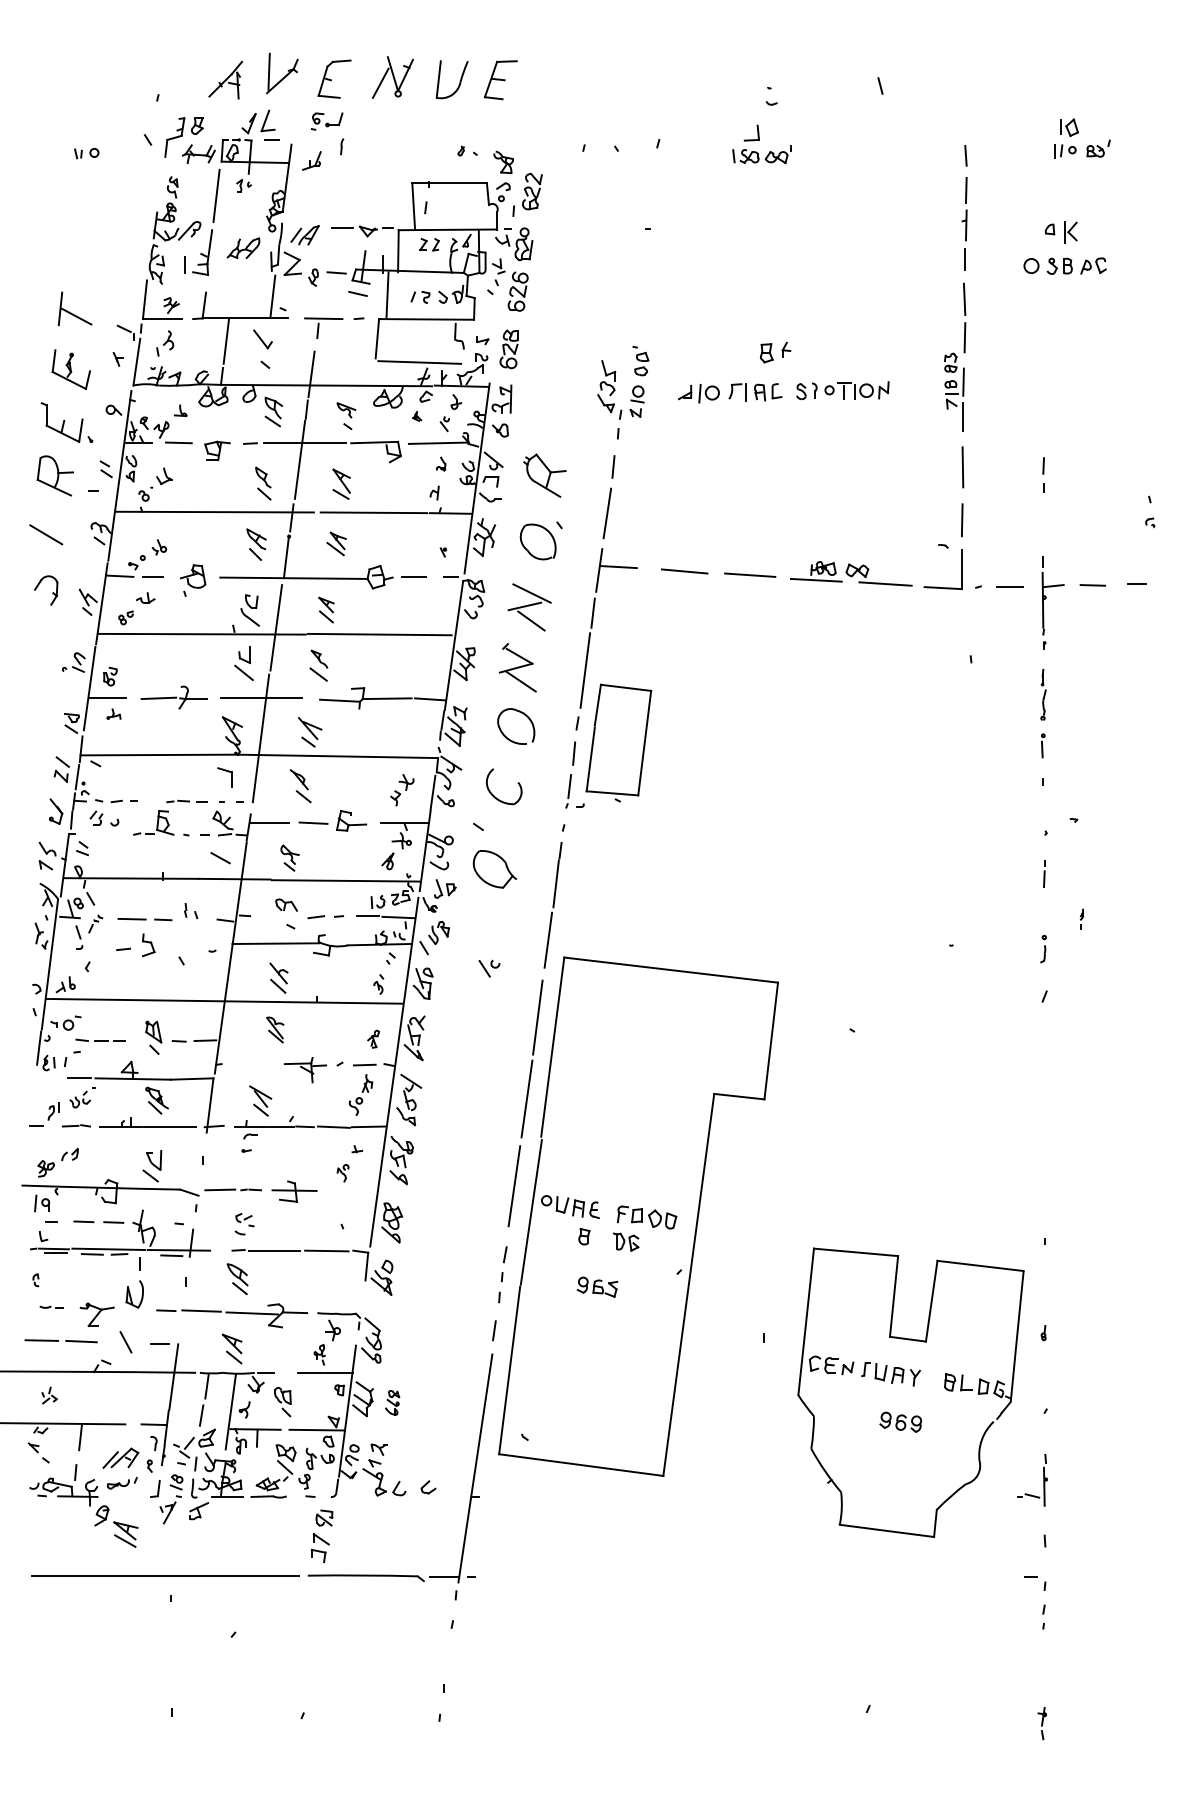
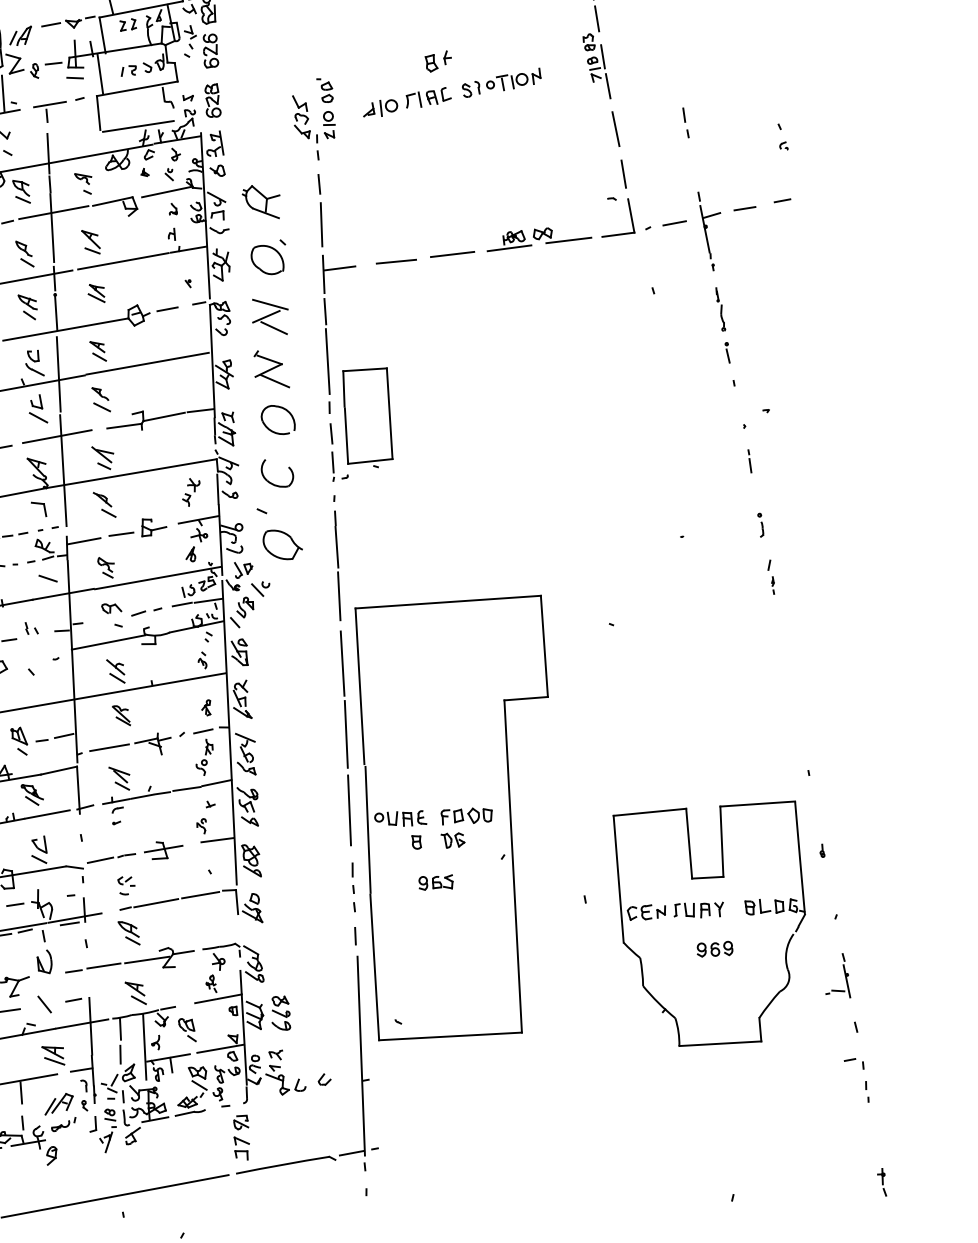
part: (1082, 918) -> (773, 584), moved
part: (489, 968) -> (261, 589), moved
line: (254, 1063) -> (109, 747), added
line: (357, 1191) -> (217, 839), added
part: (392, 1402) -> (280, 1013), size x1.67
part: (125, 1534) -> (53, 1055), moved

